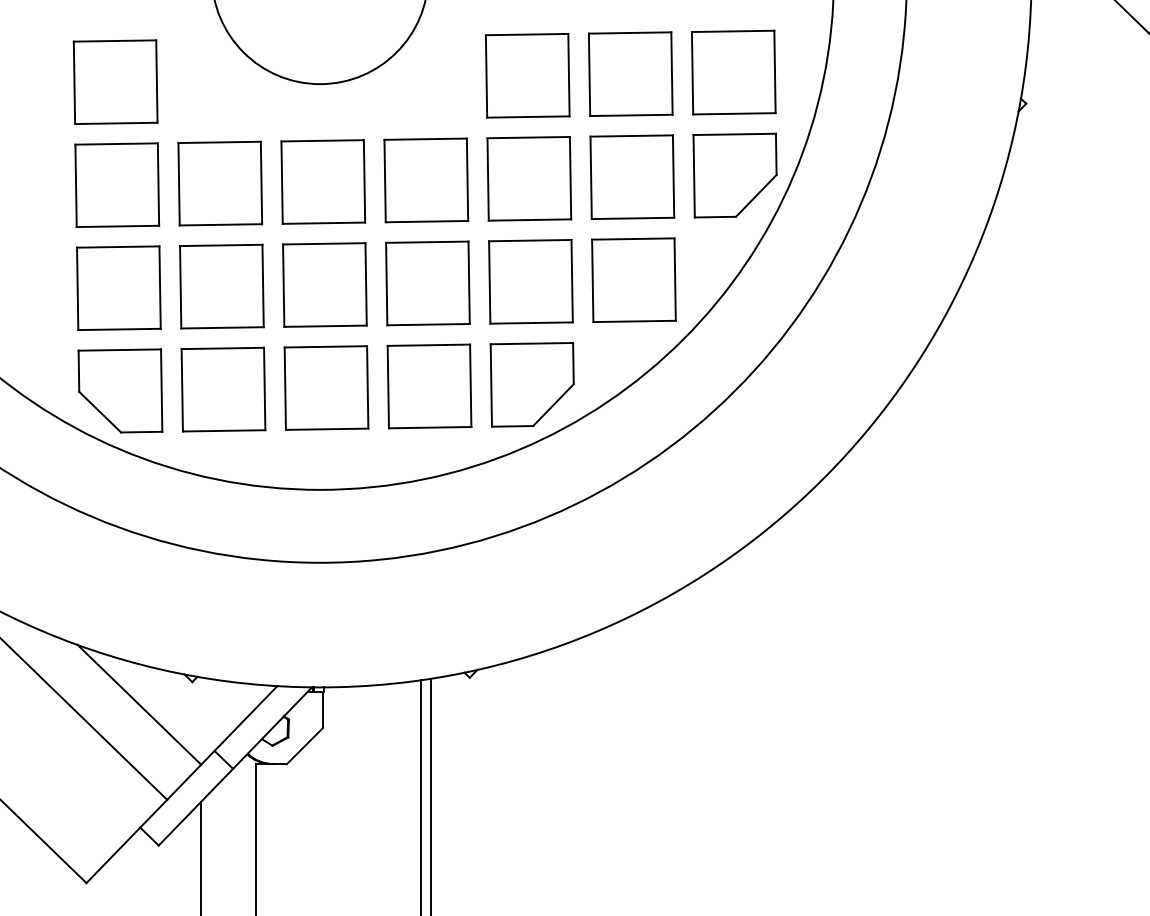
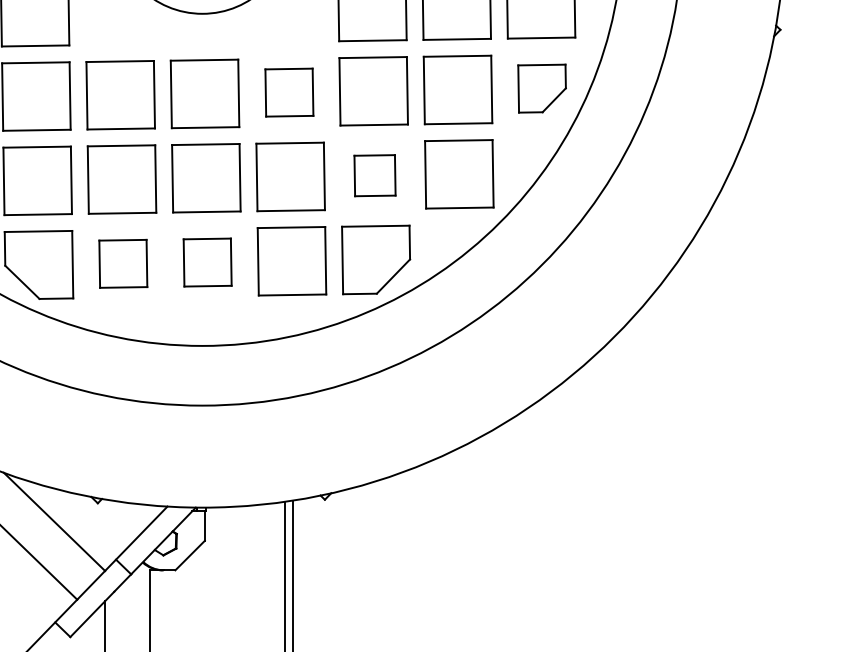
part: (734, 175) -> (541, 88), size x0.7
part: (426, 180) -> (289, 92), size x0.7
part: (530, 281) -> (374, 175), size x0.6
part: (326, 387) -> (207, 262), size x0.7
part: (223, 389) -> (123, 263), size x0.7

